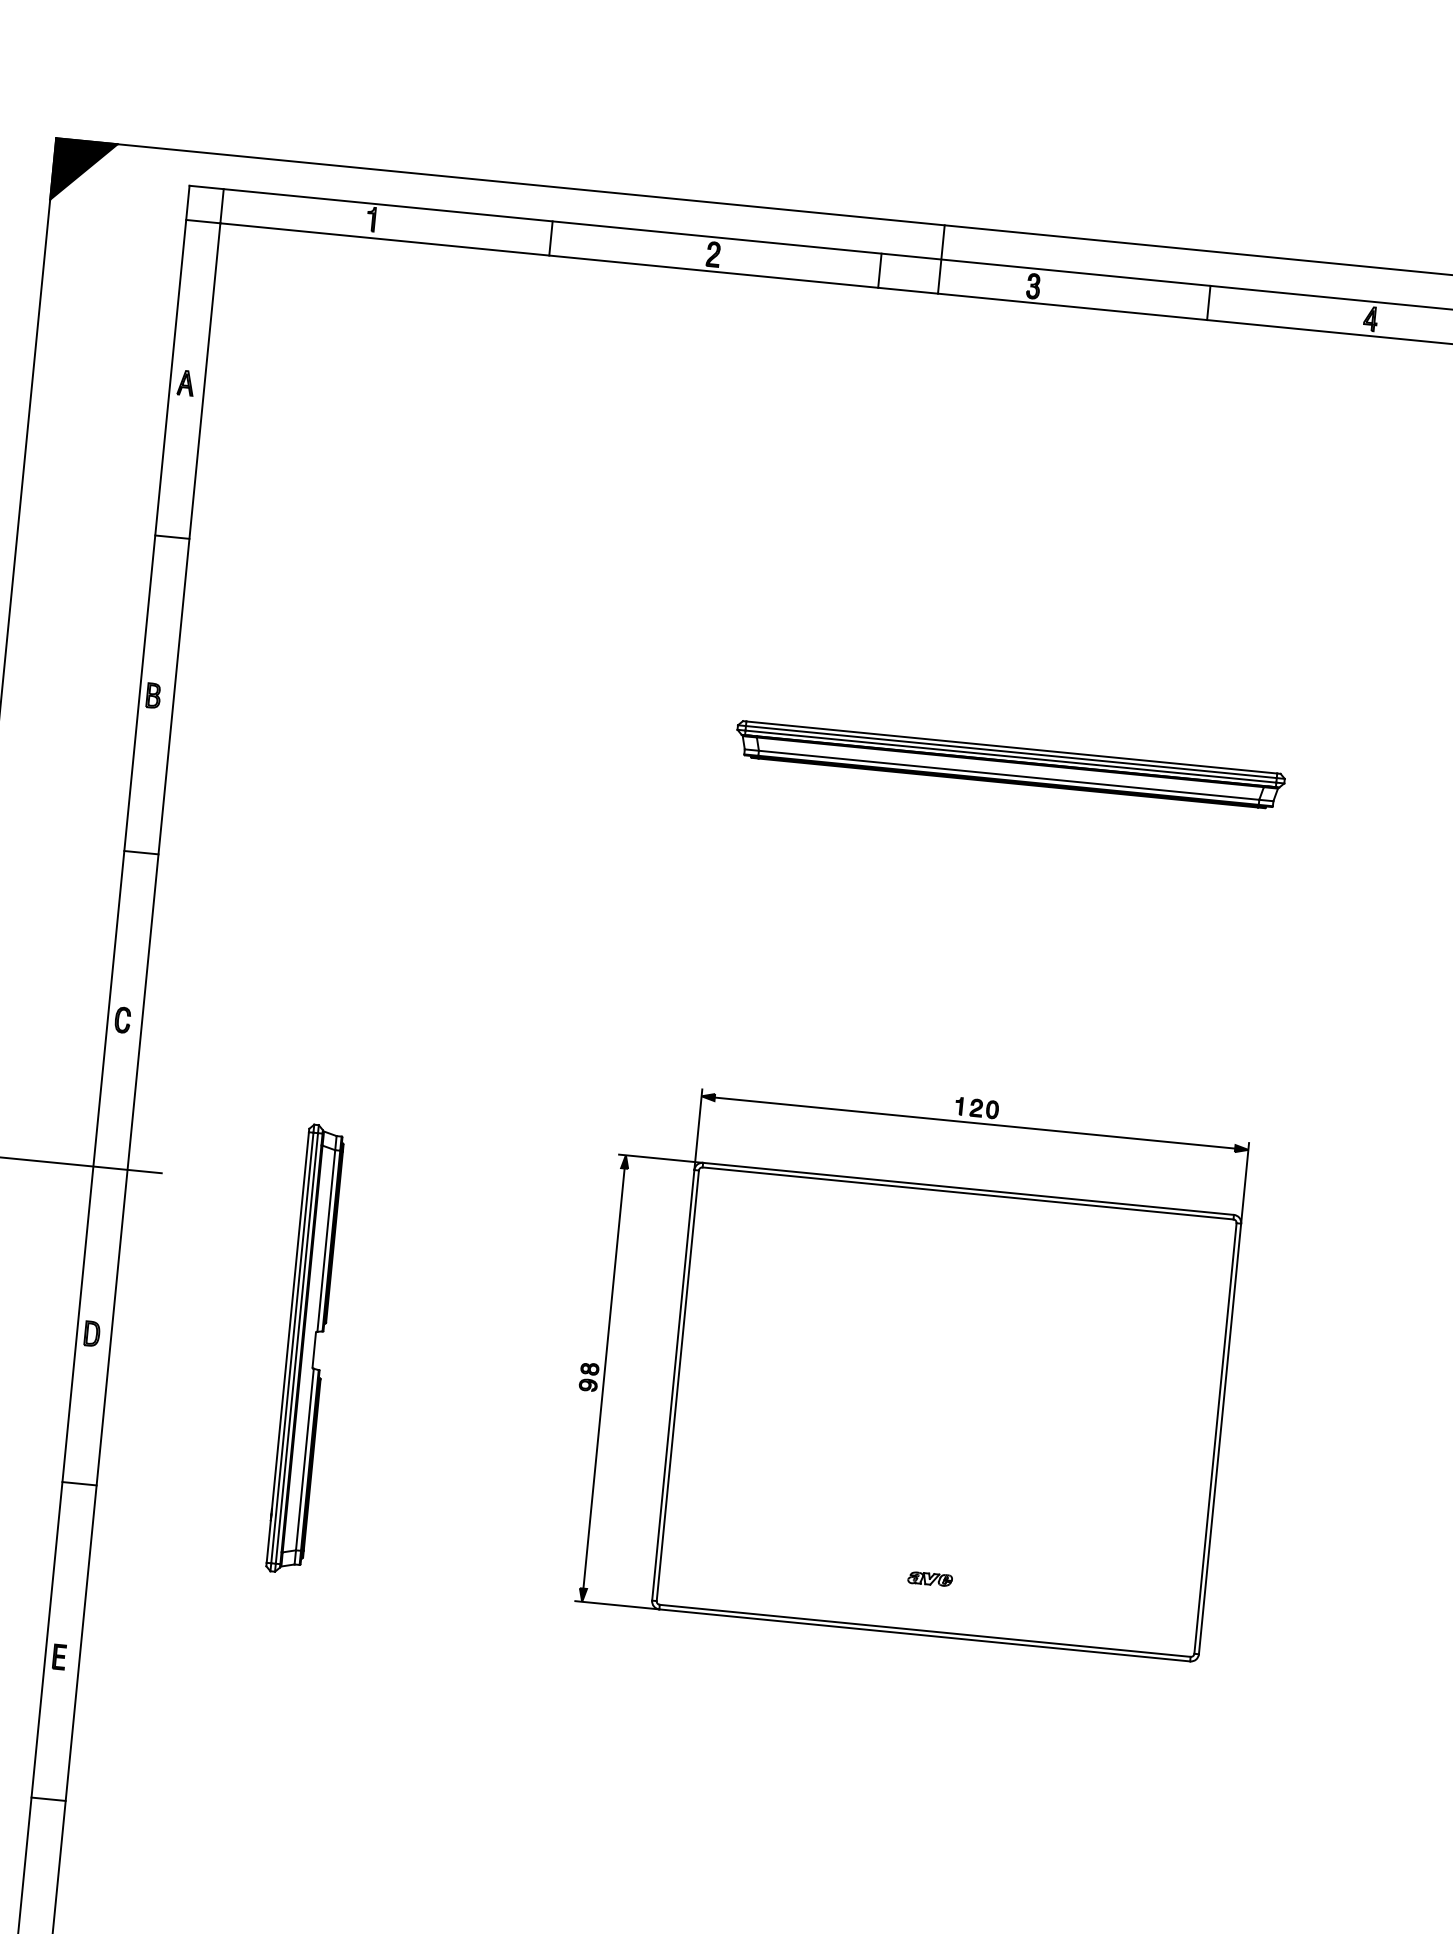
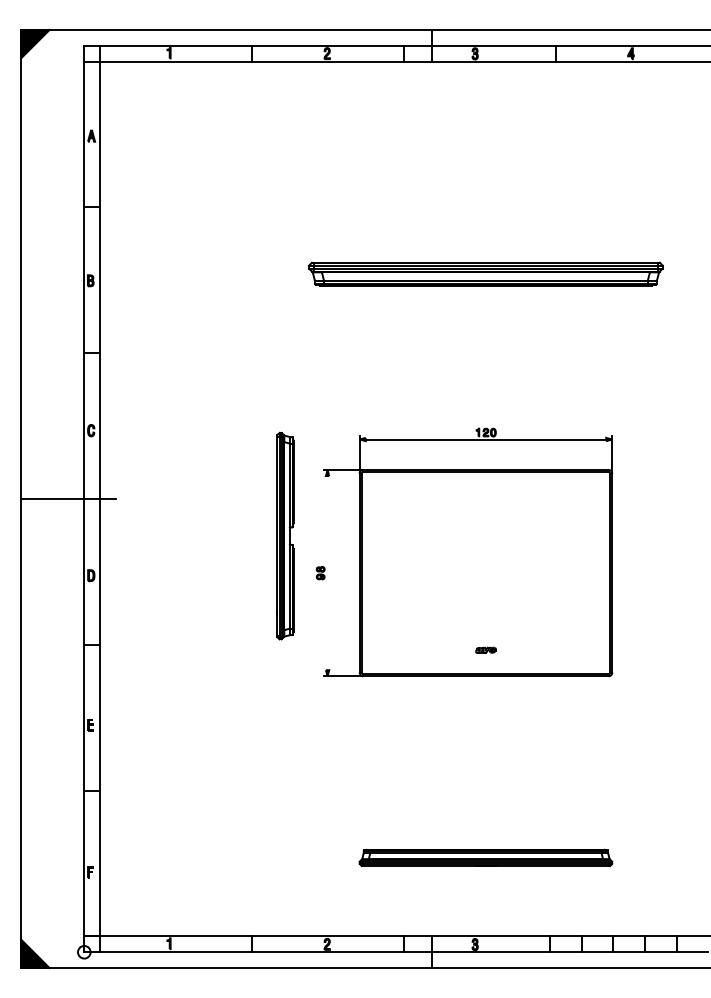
part: (1009, 763) -> (485, 273), size x1.4
part: (305, 1347) -> (285, 535), moved
line: (603, 1379) -> (327, 573), removed

